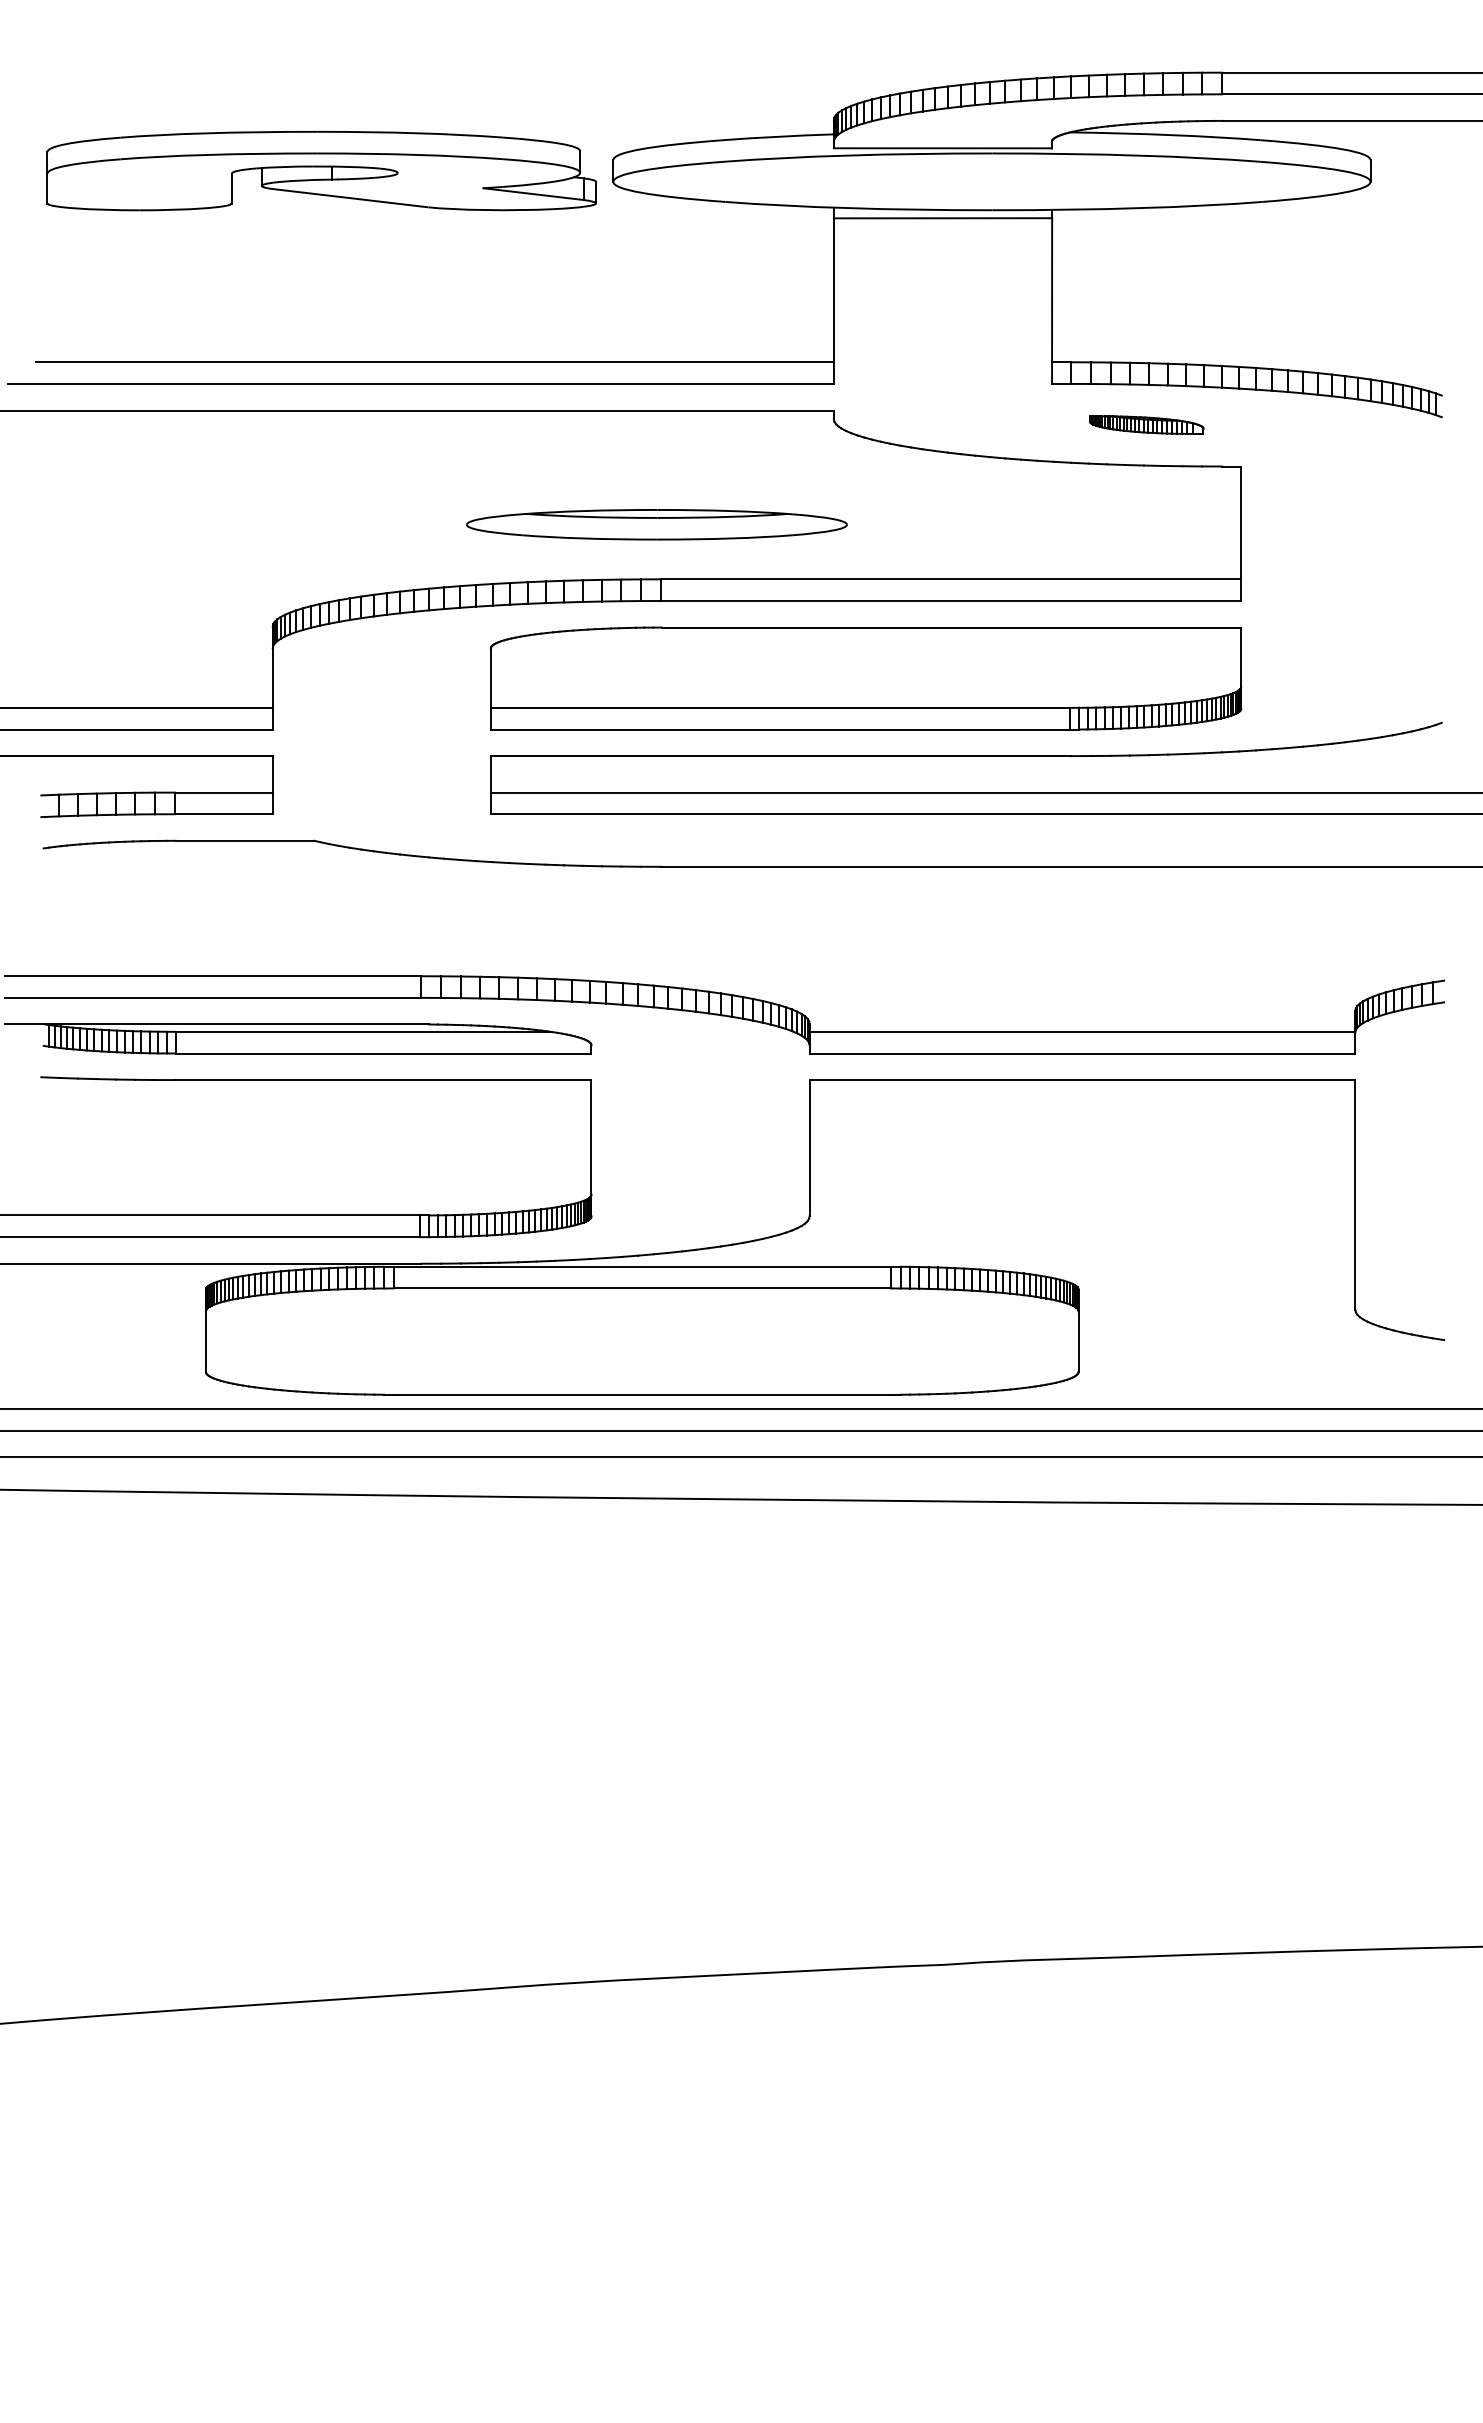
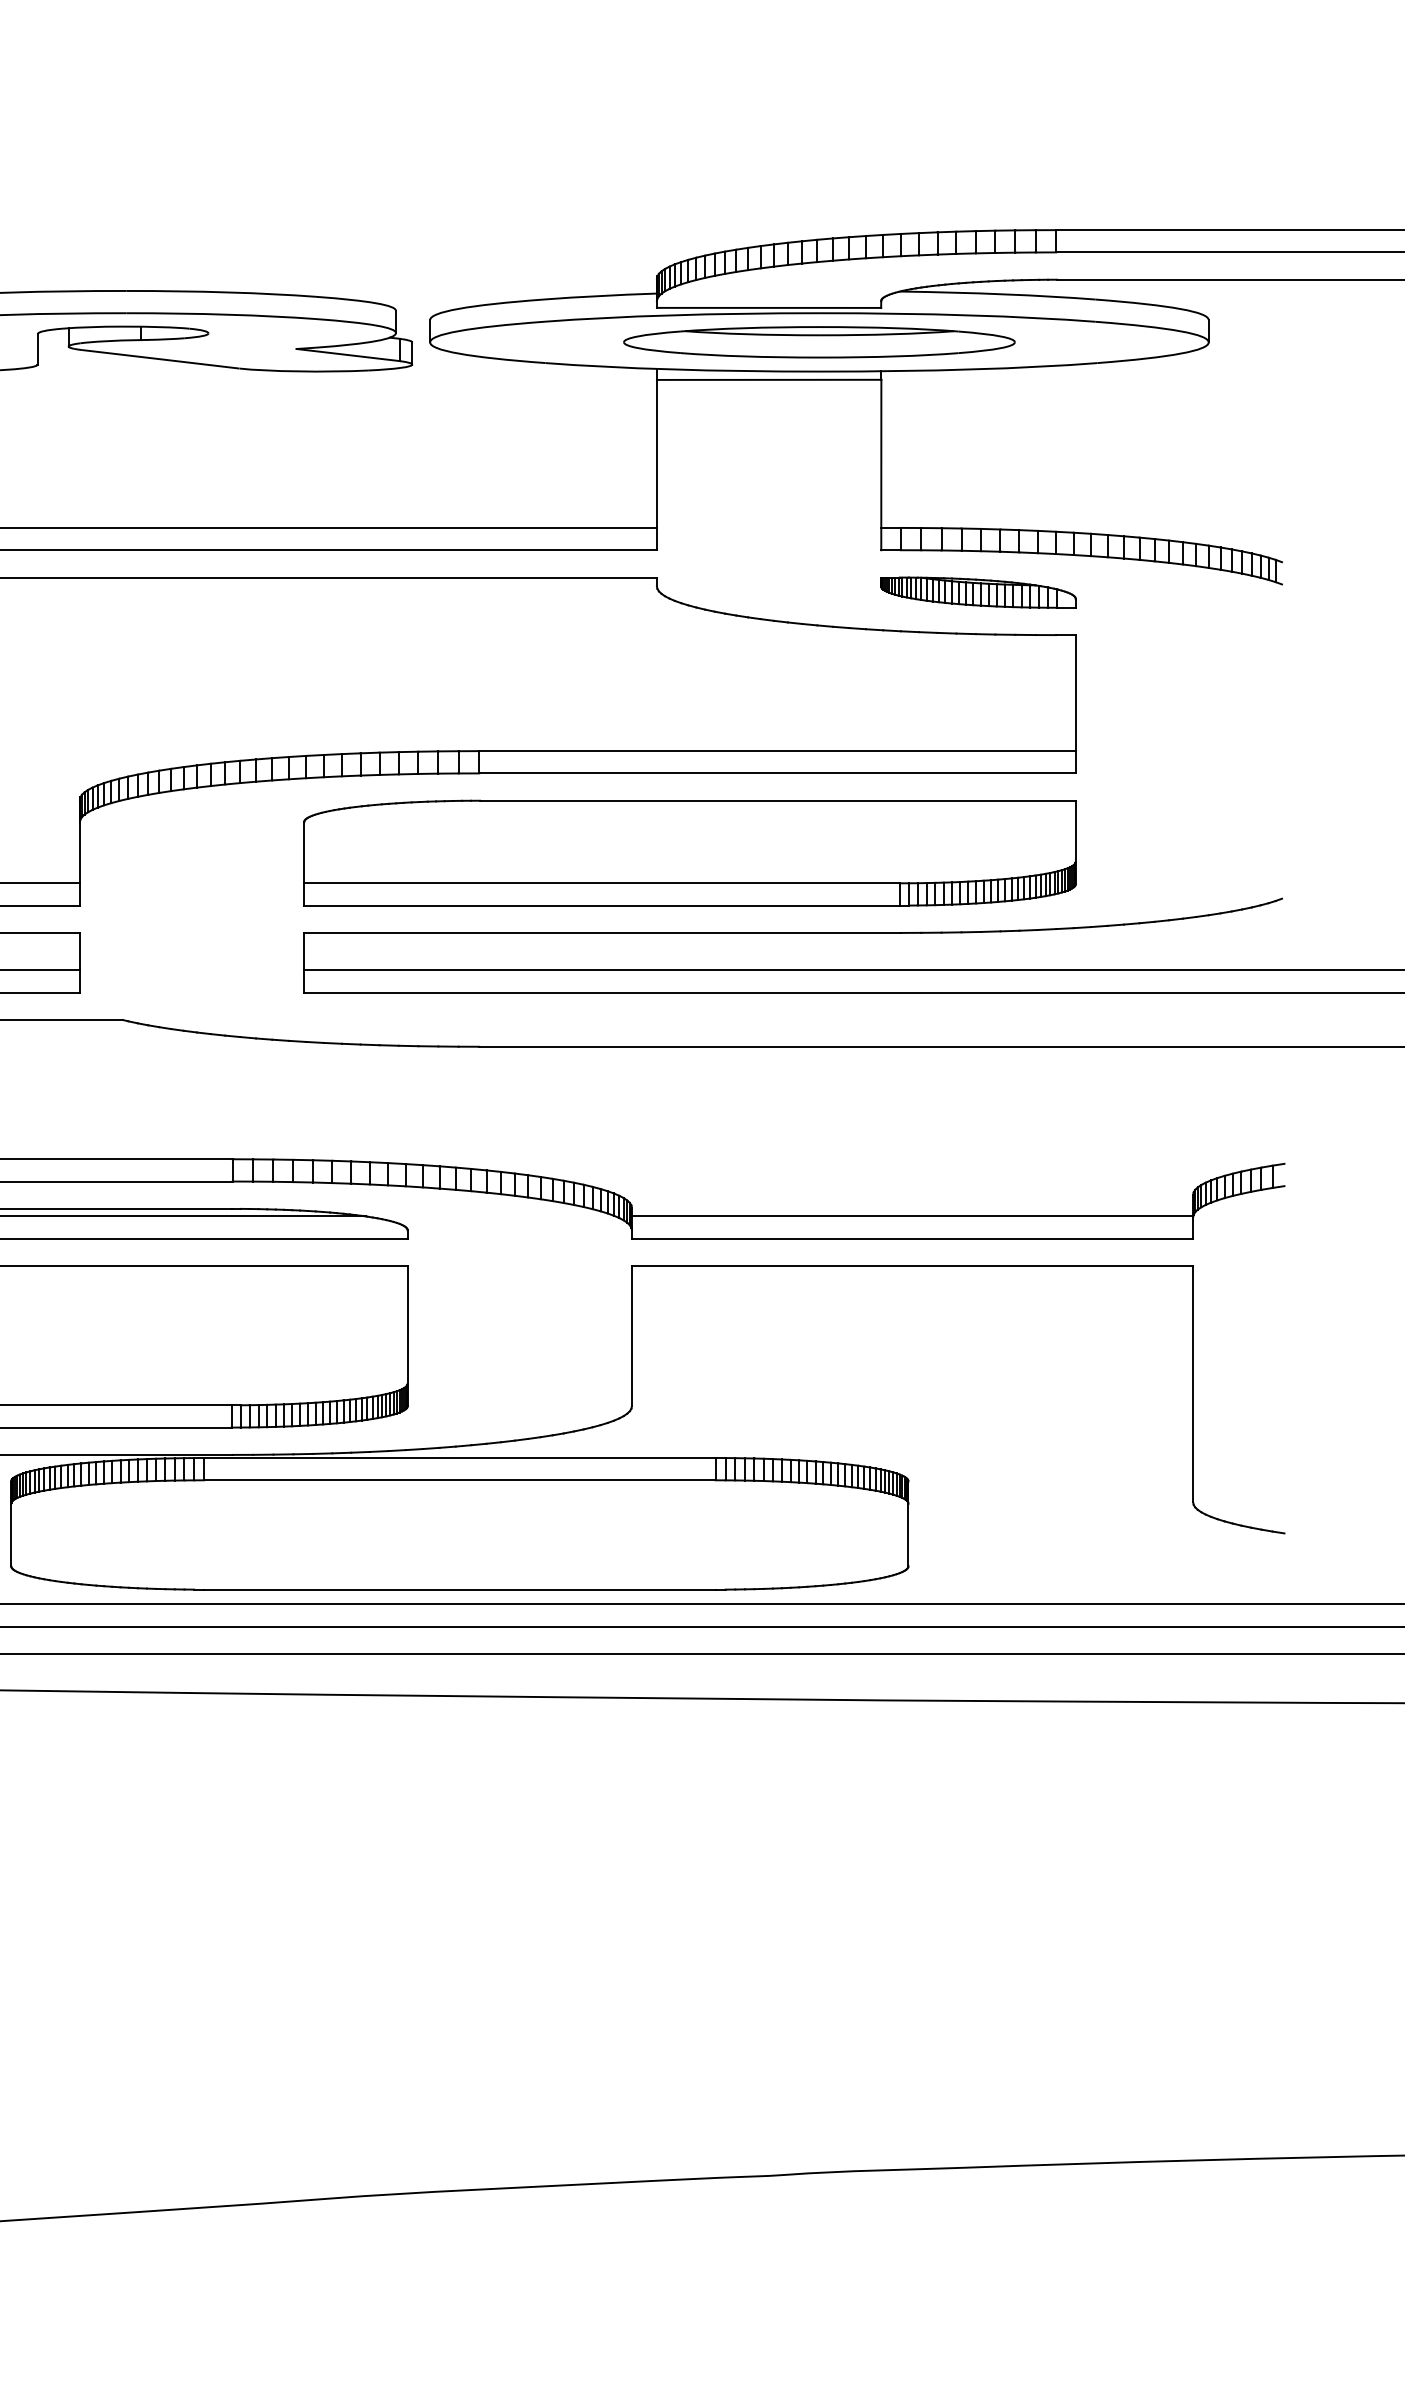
part: (1146, 424) -> (978, 591), size x1.67
part: (656, 524) -> (819, 342), moved

